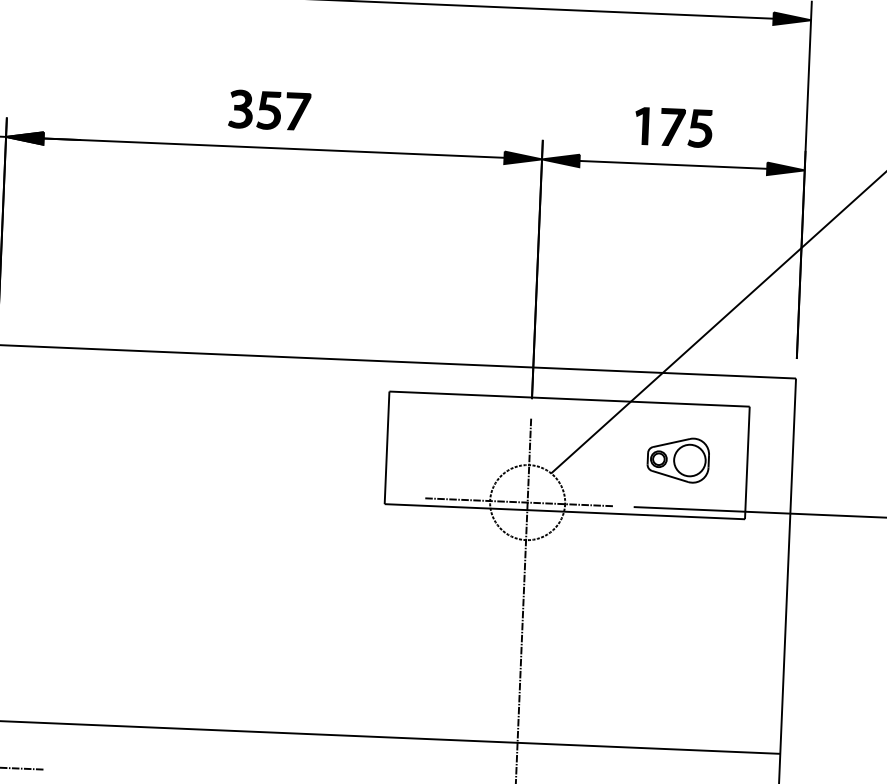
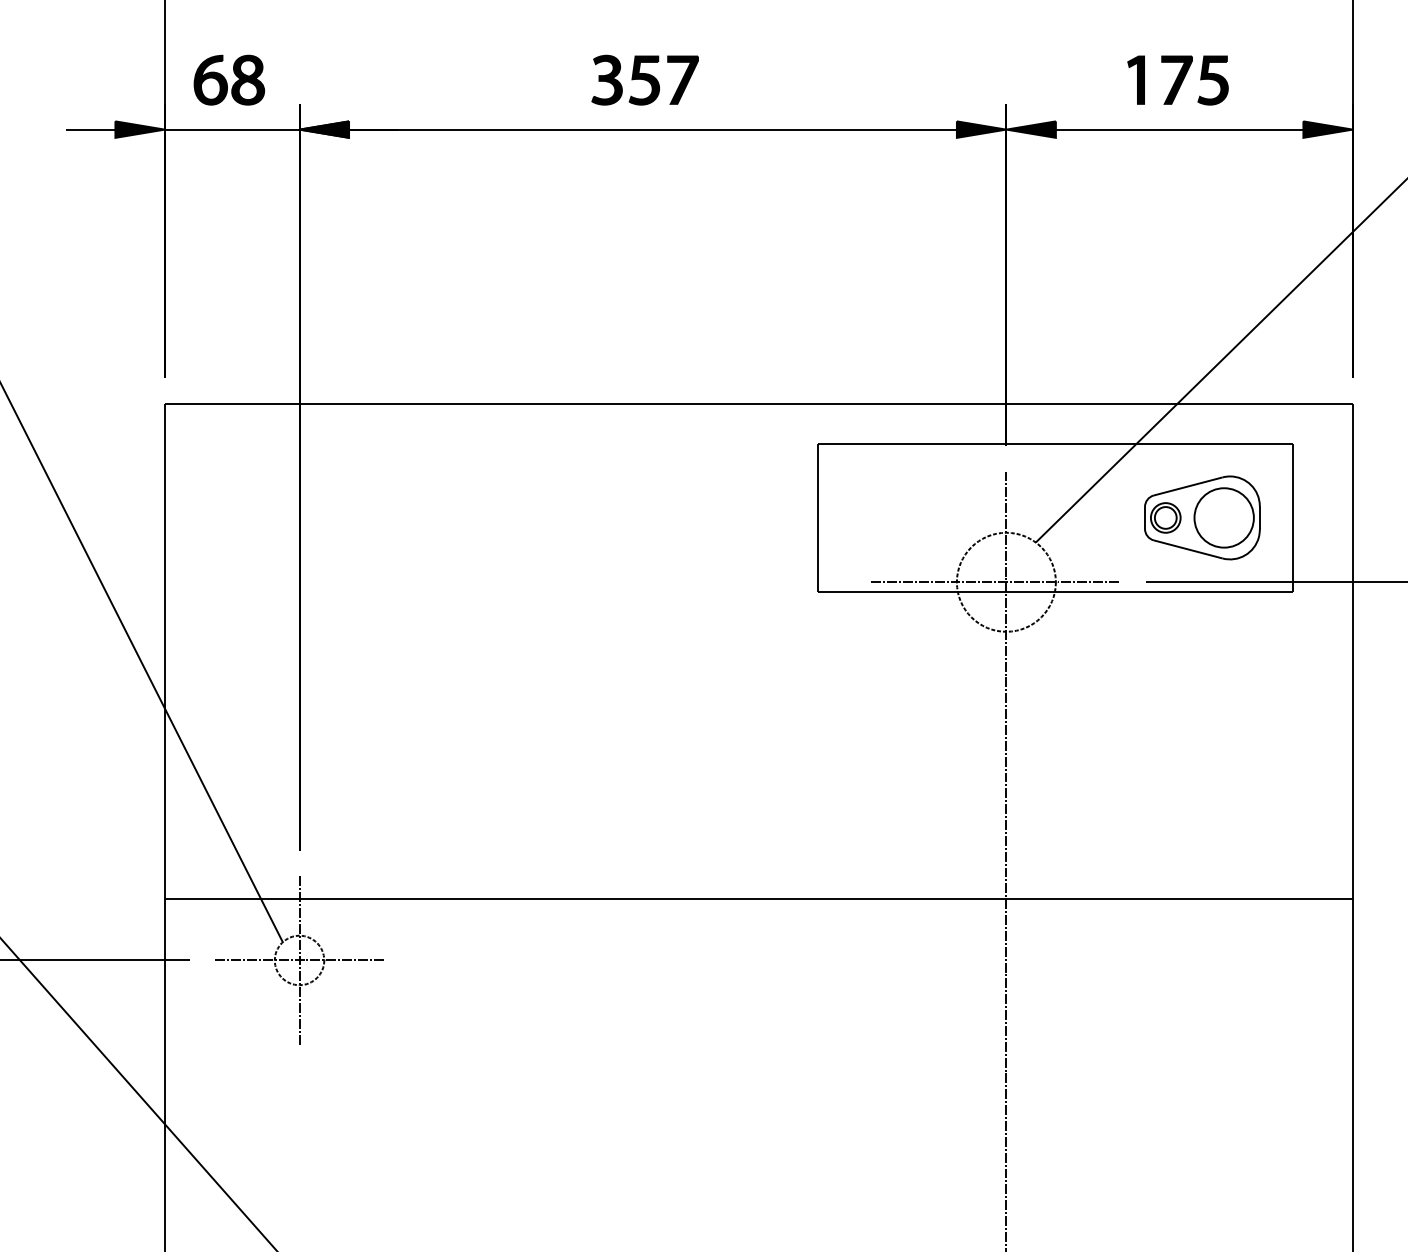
part: (678, 459) -> (1202, 517), size x1.43

